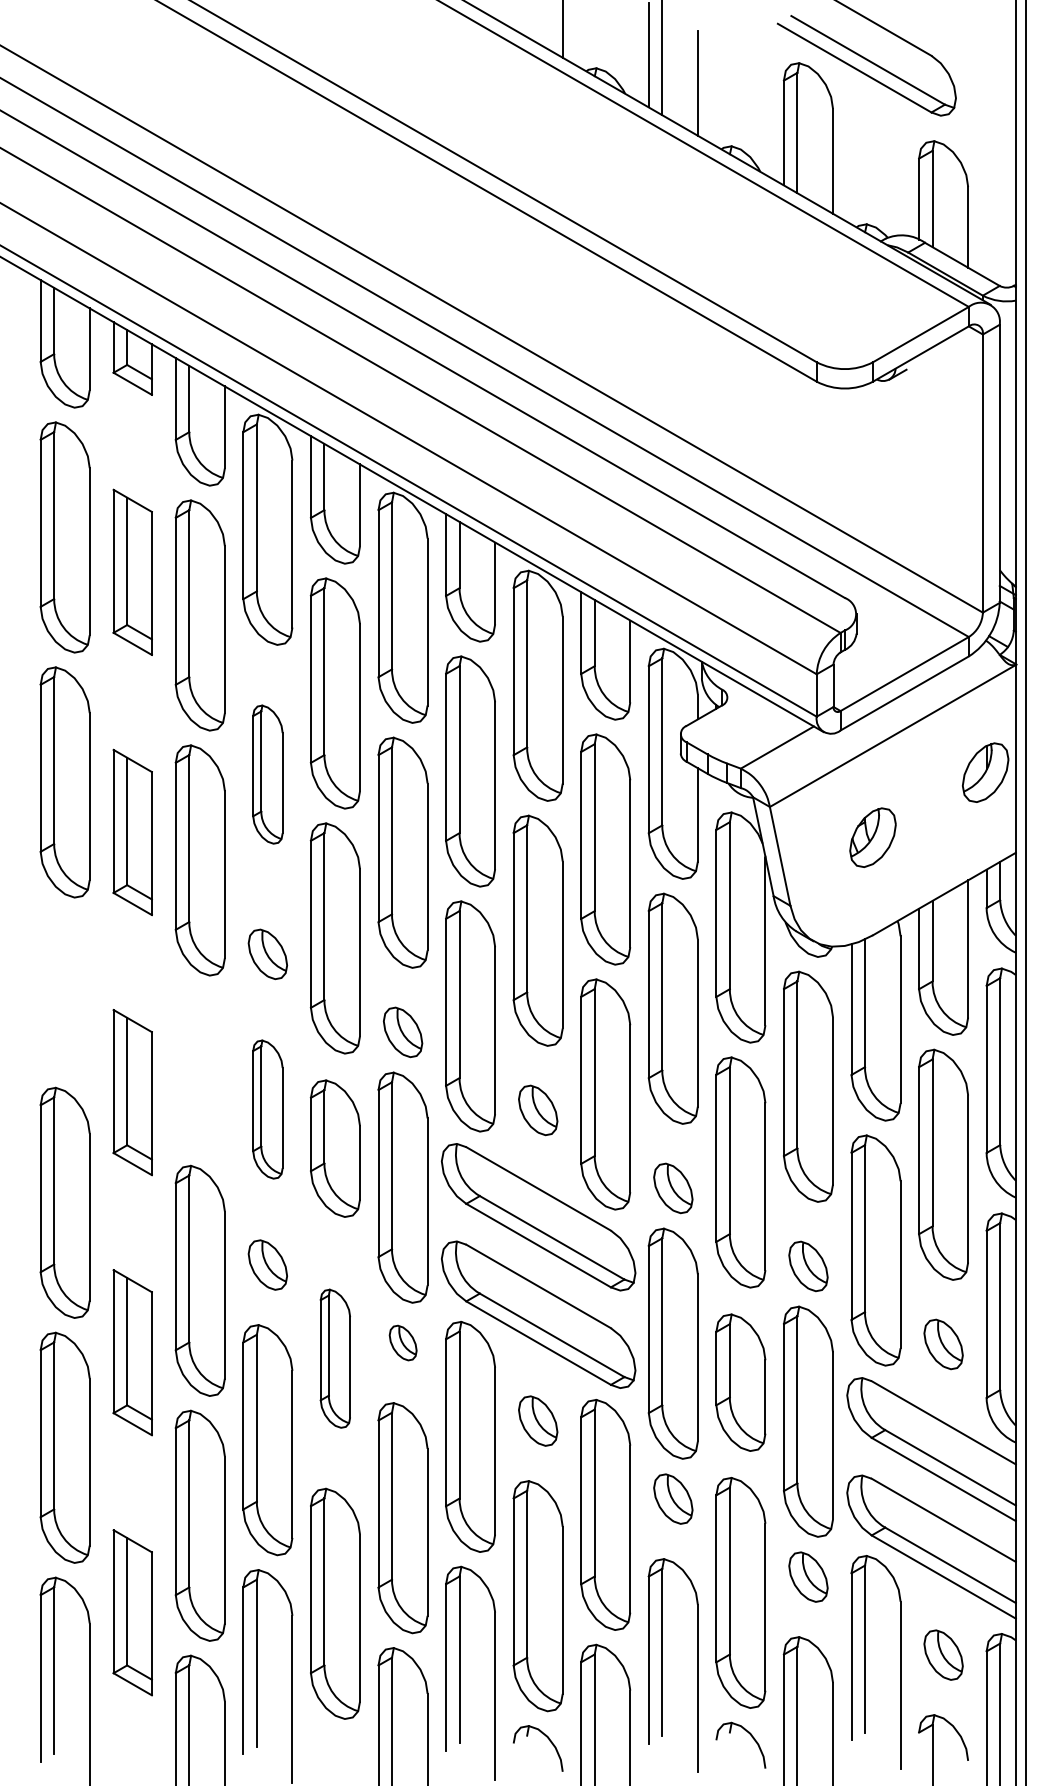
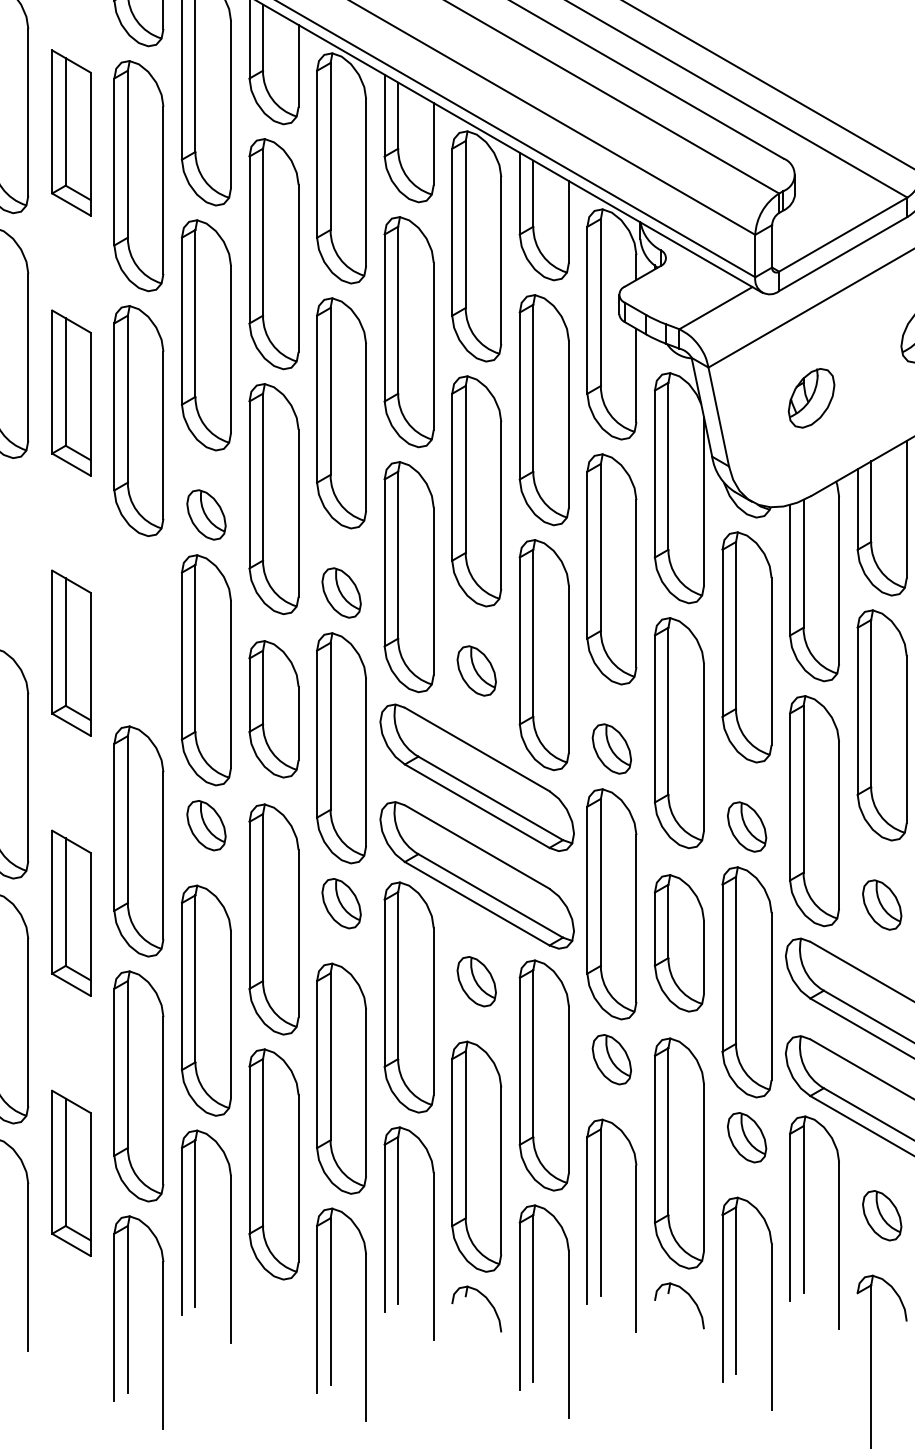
part: (267, 774) -> (206, 335), size x1.67
part: (267, 1109) -> (206, 670), size x1.67
part: (403, 1342) -> (342, 903), size x1.43
part: (335, 1358) -> (274, 919), size x1.67

